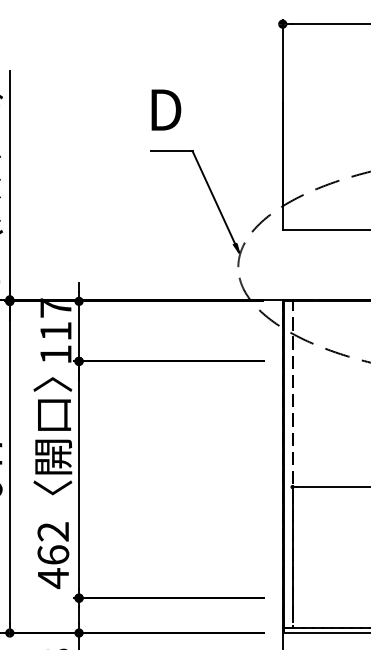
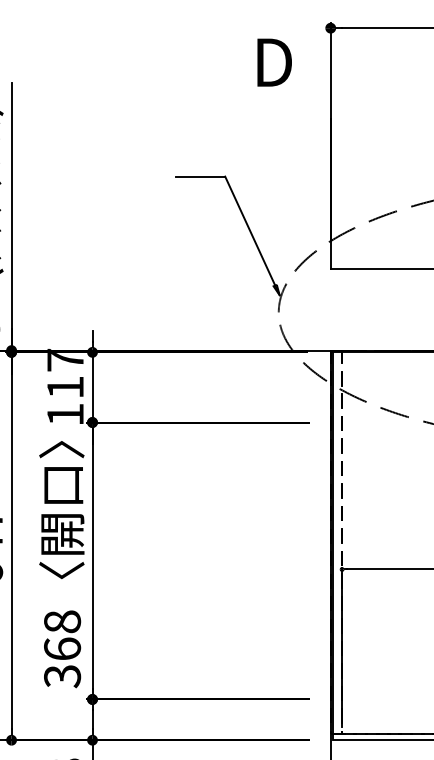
text: (166, 109) -> (274, 62), moved
text: (53, 555) -> (62, 649), 462 -> 368

